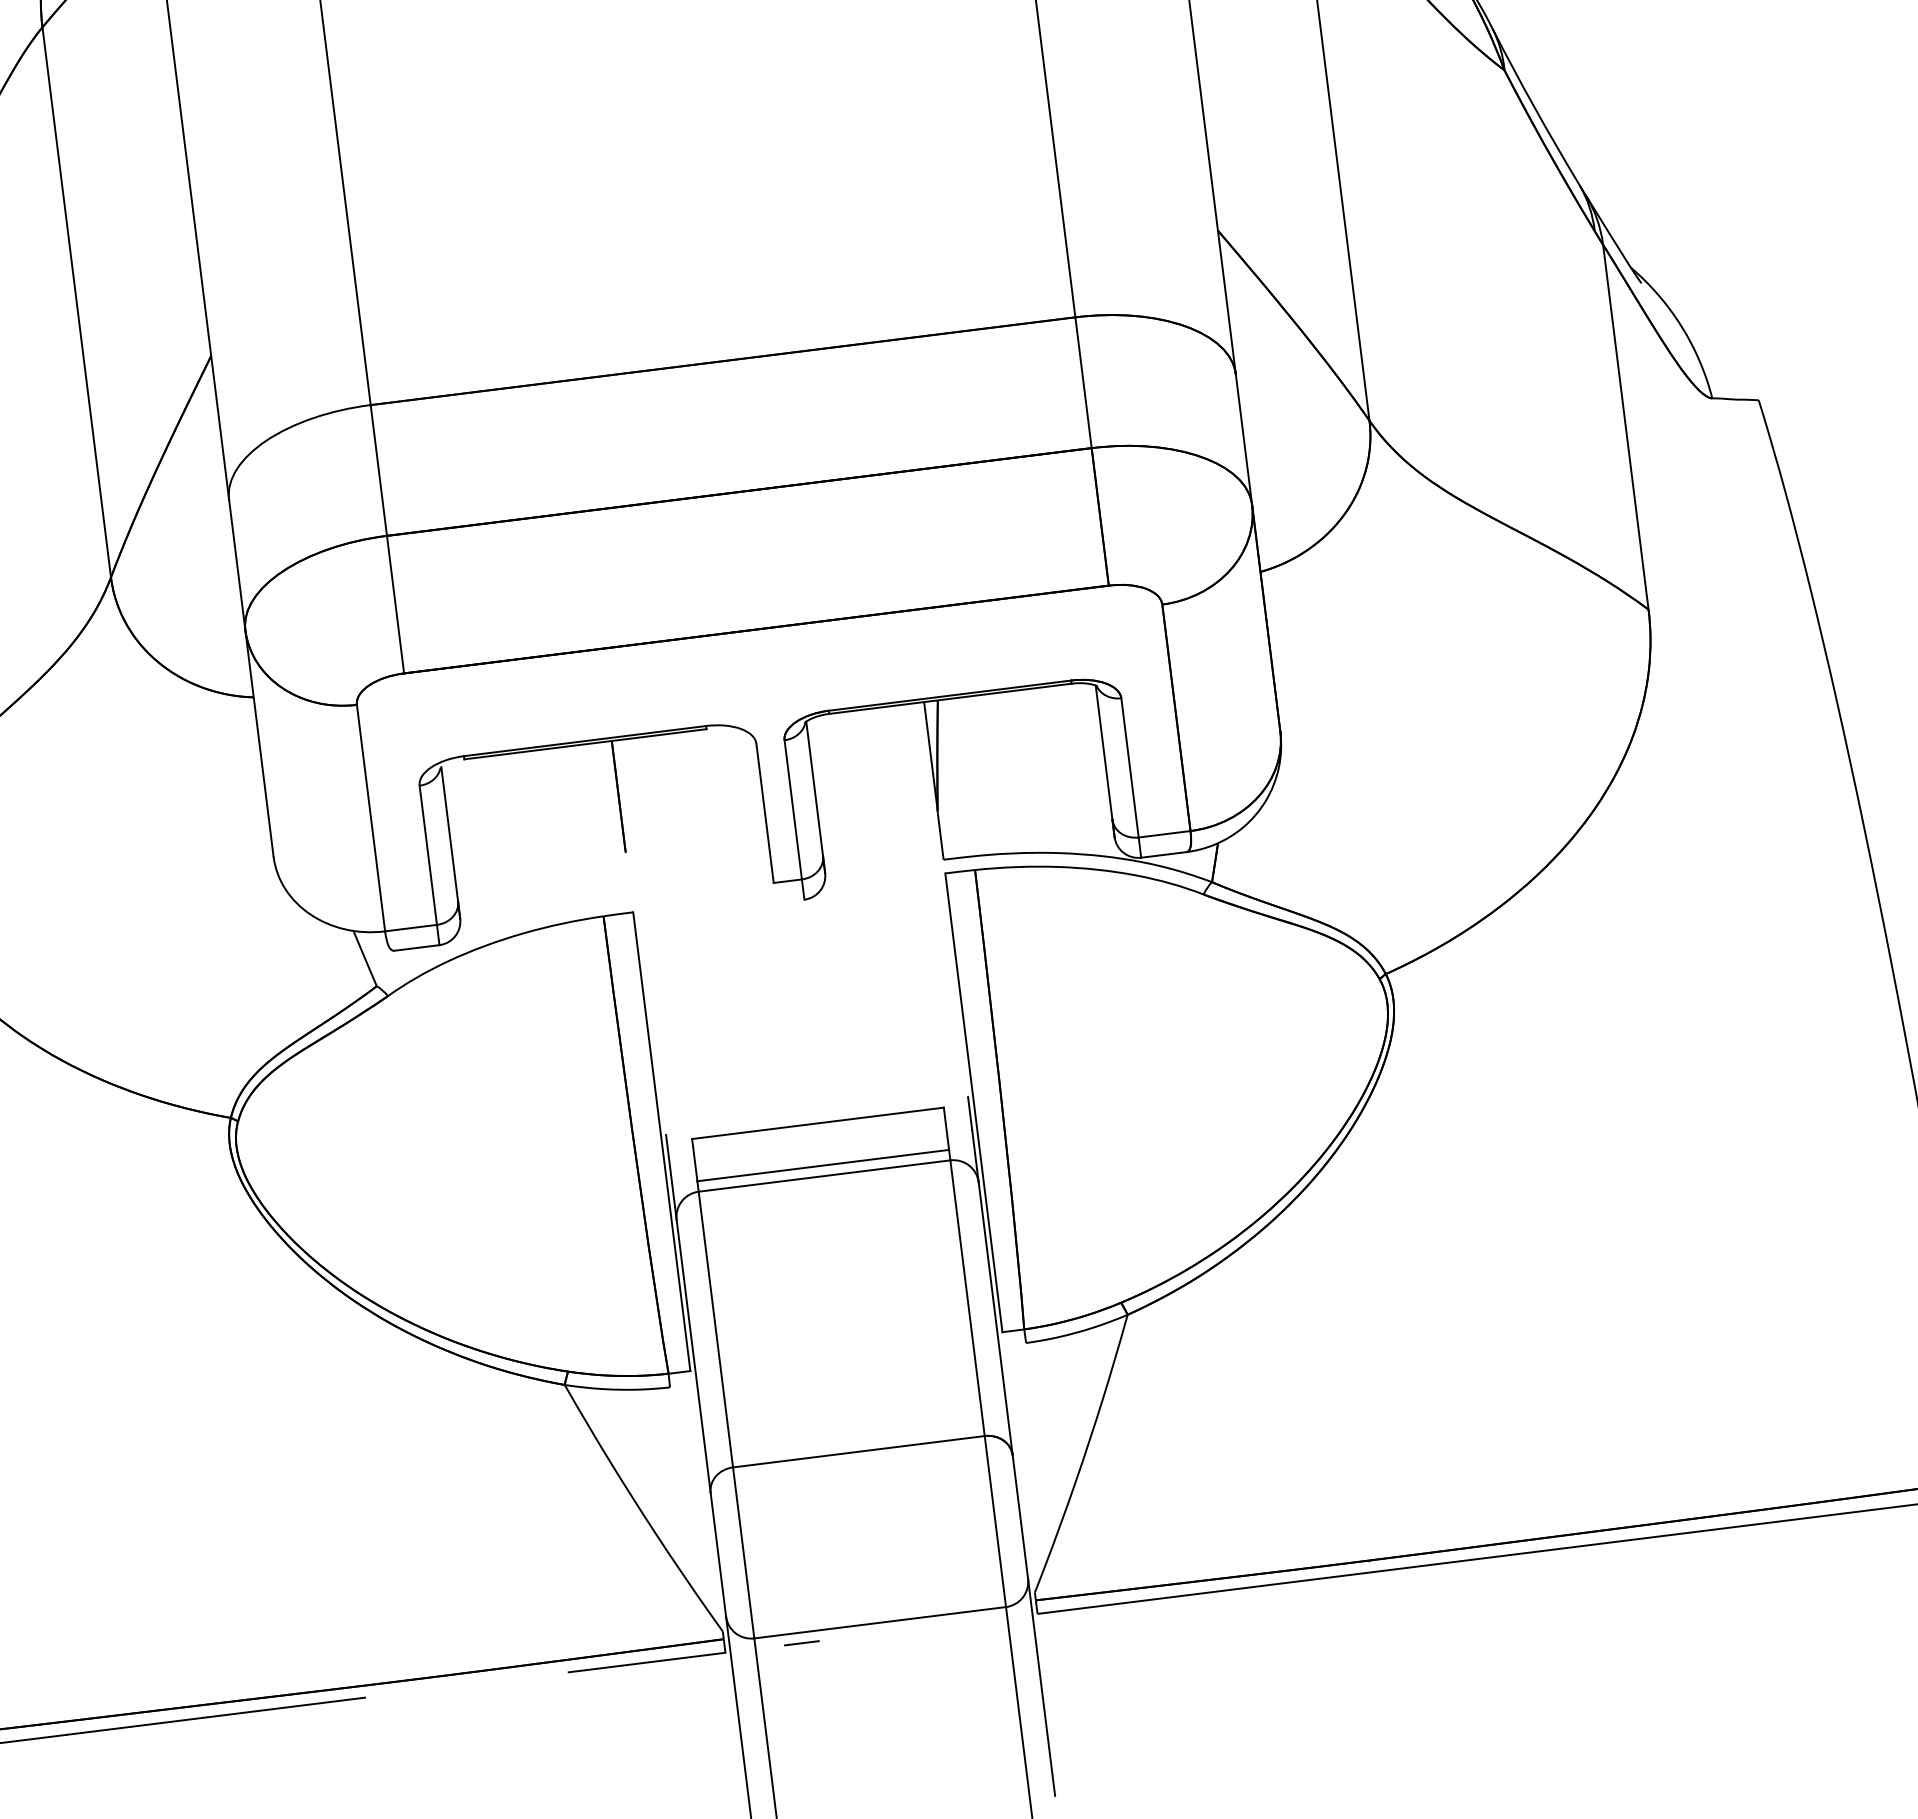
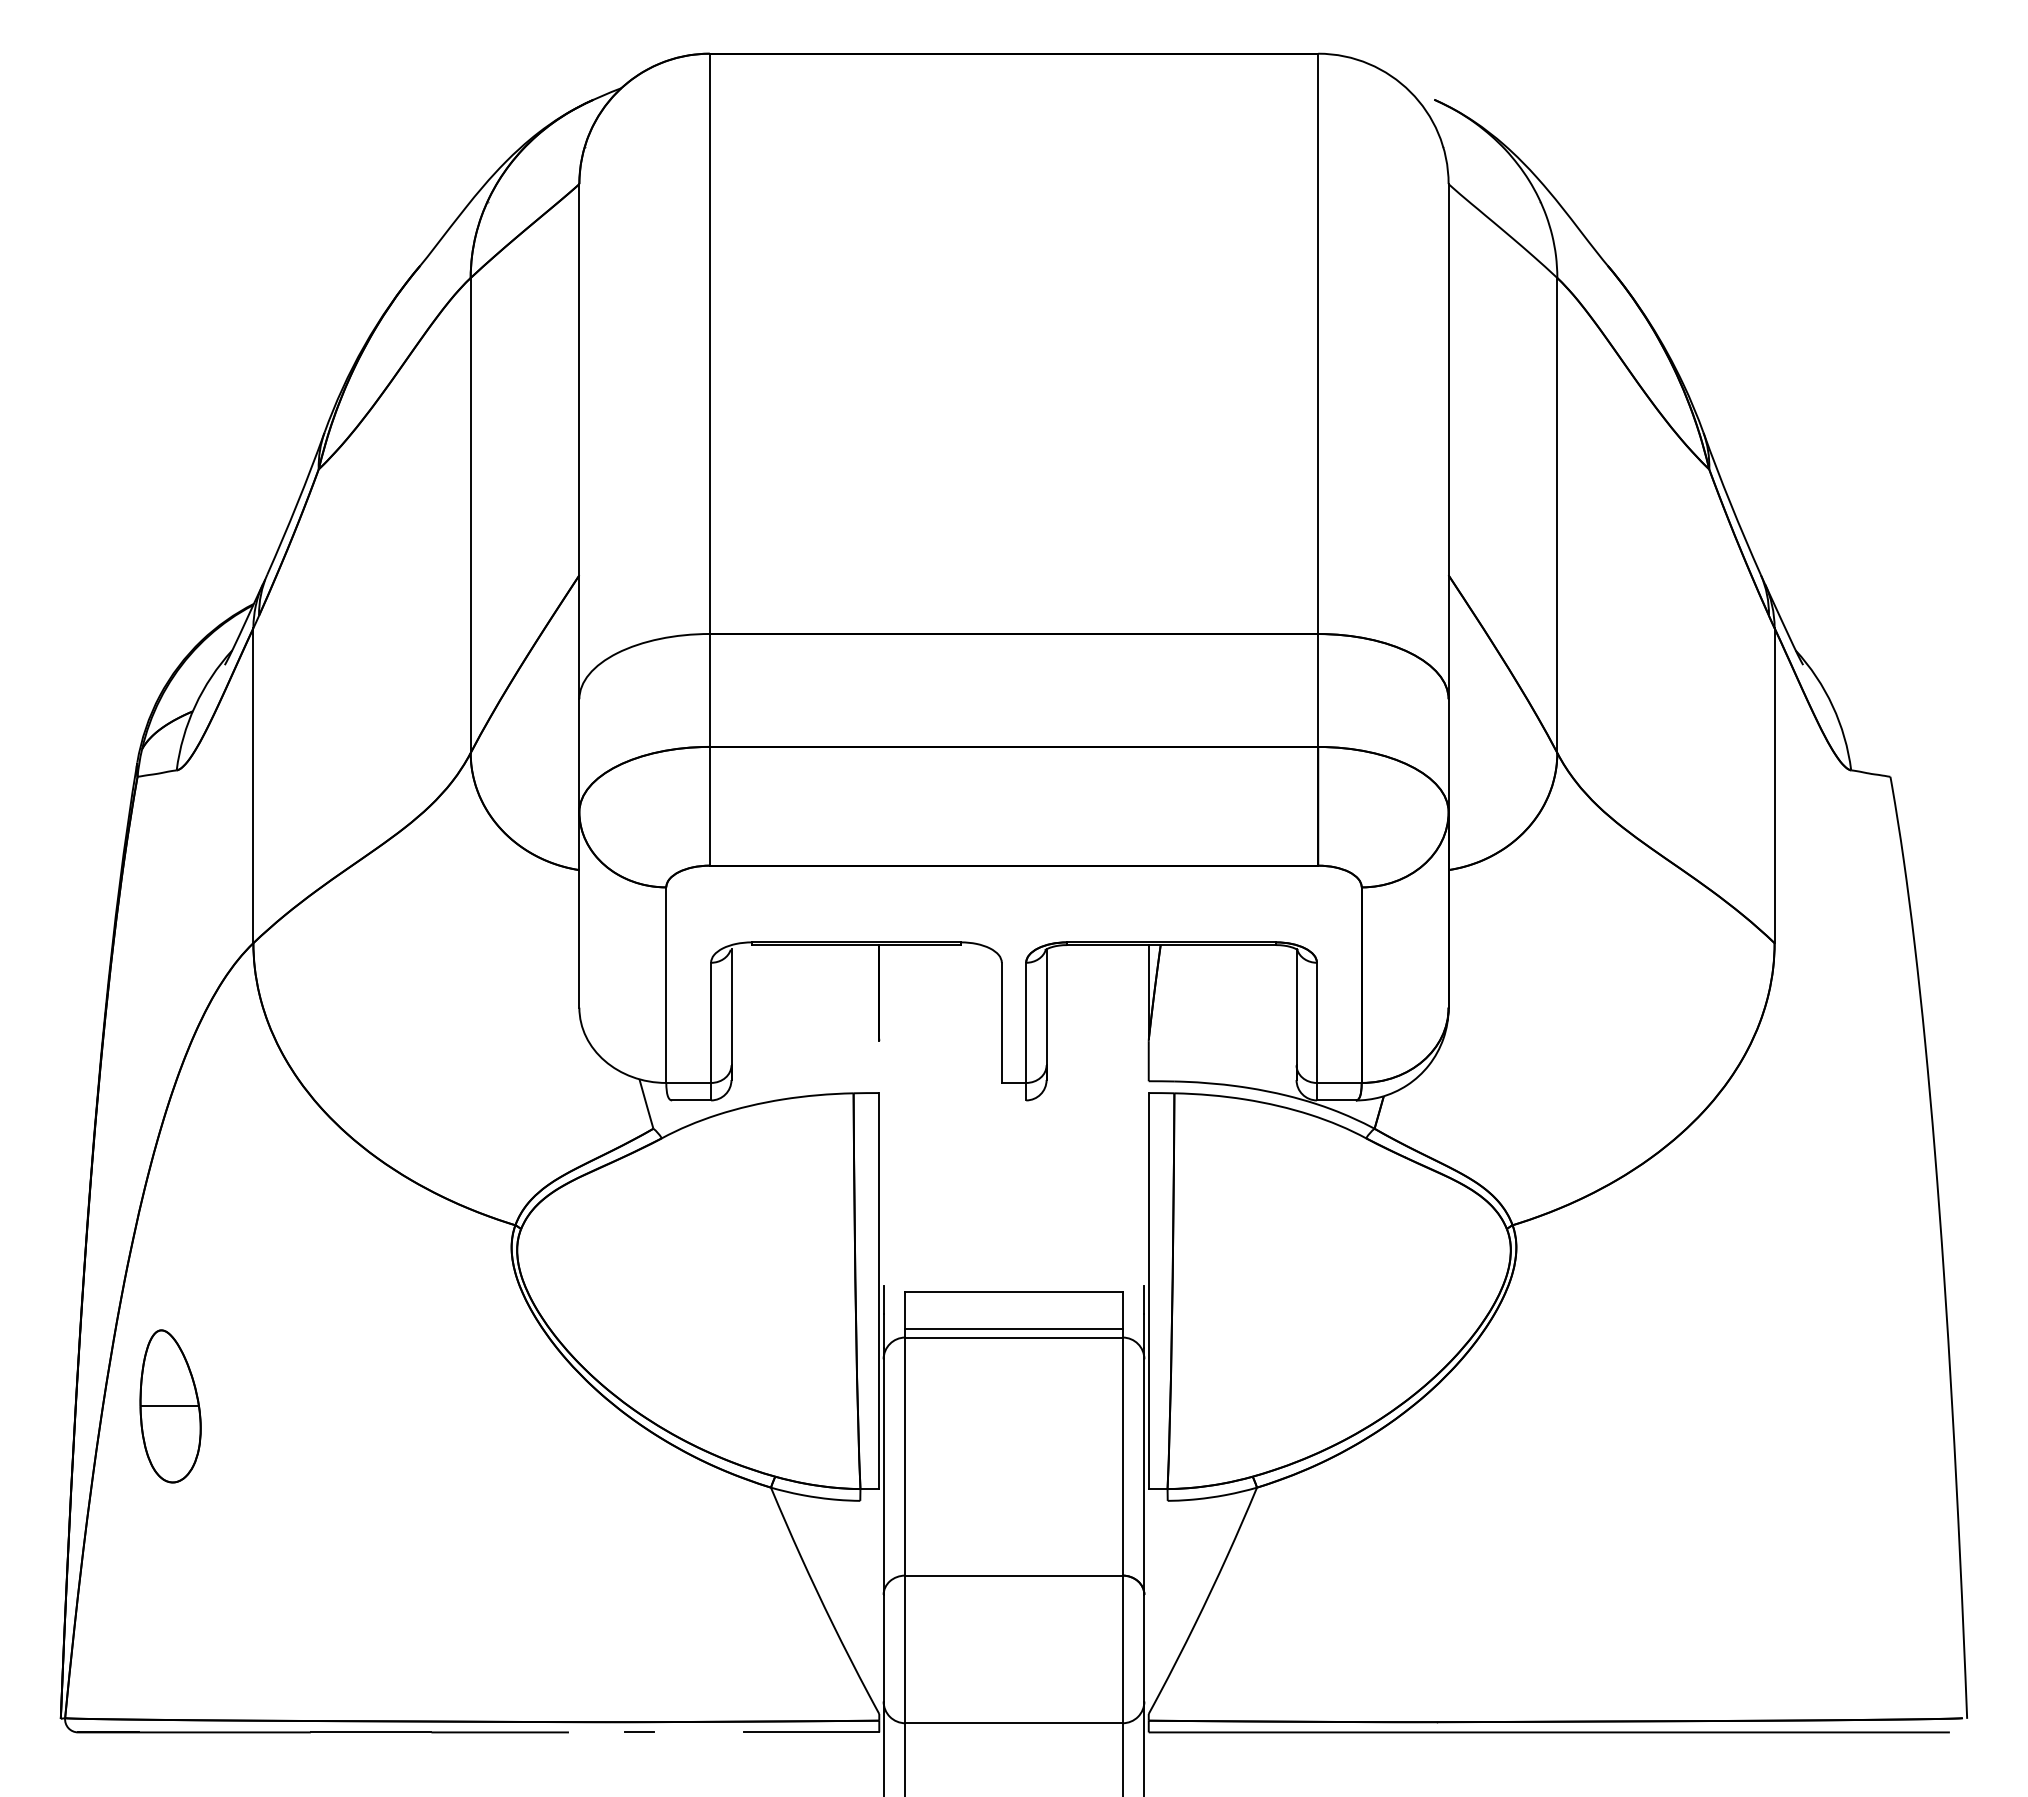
line: (802, 1642) -> (639, 1731), moved

